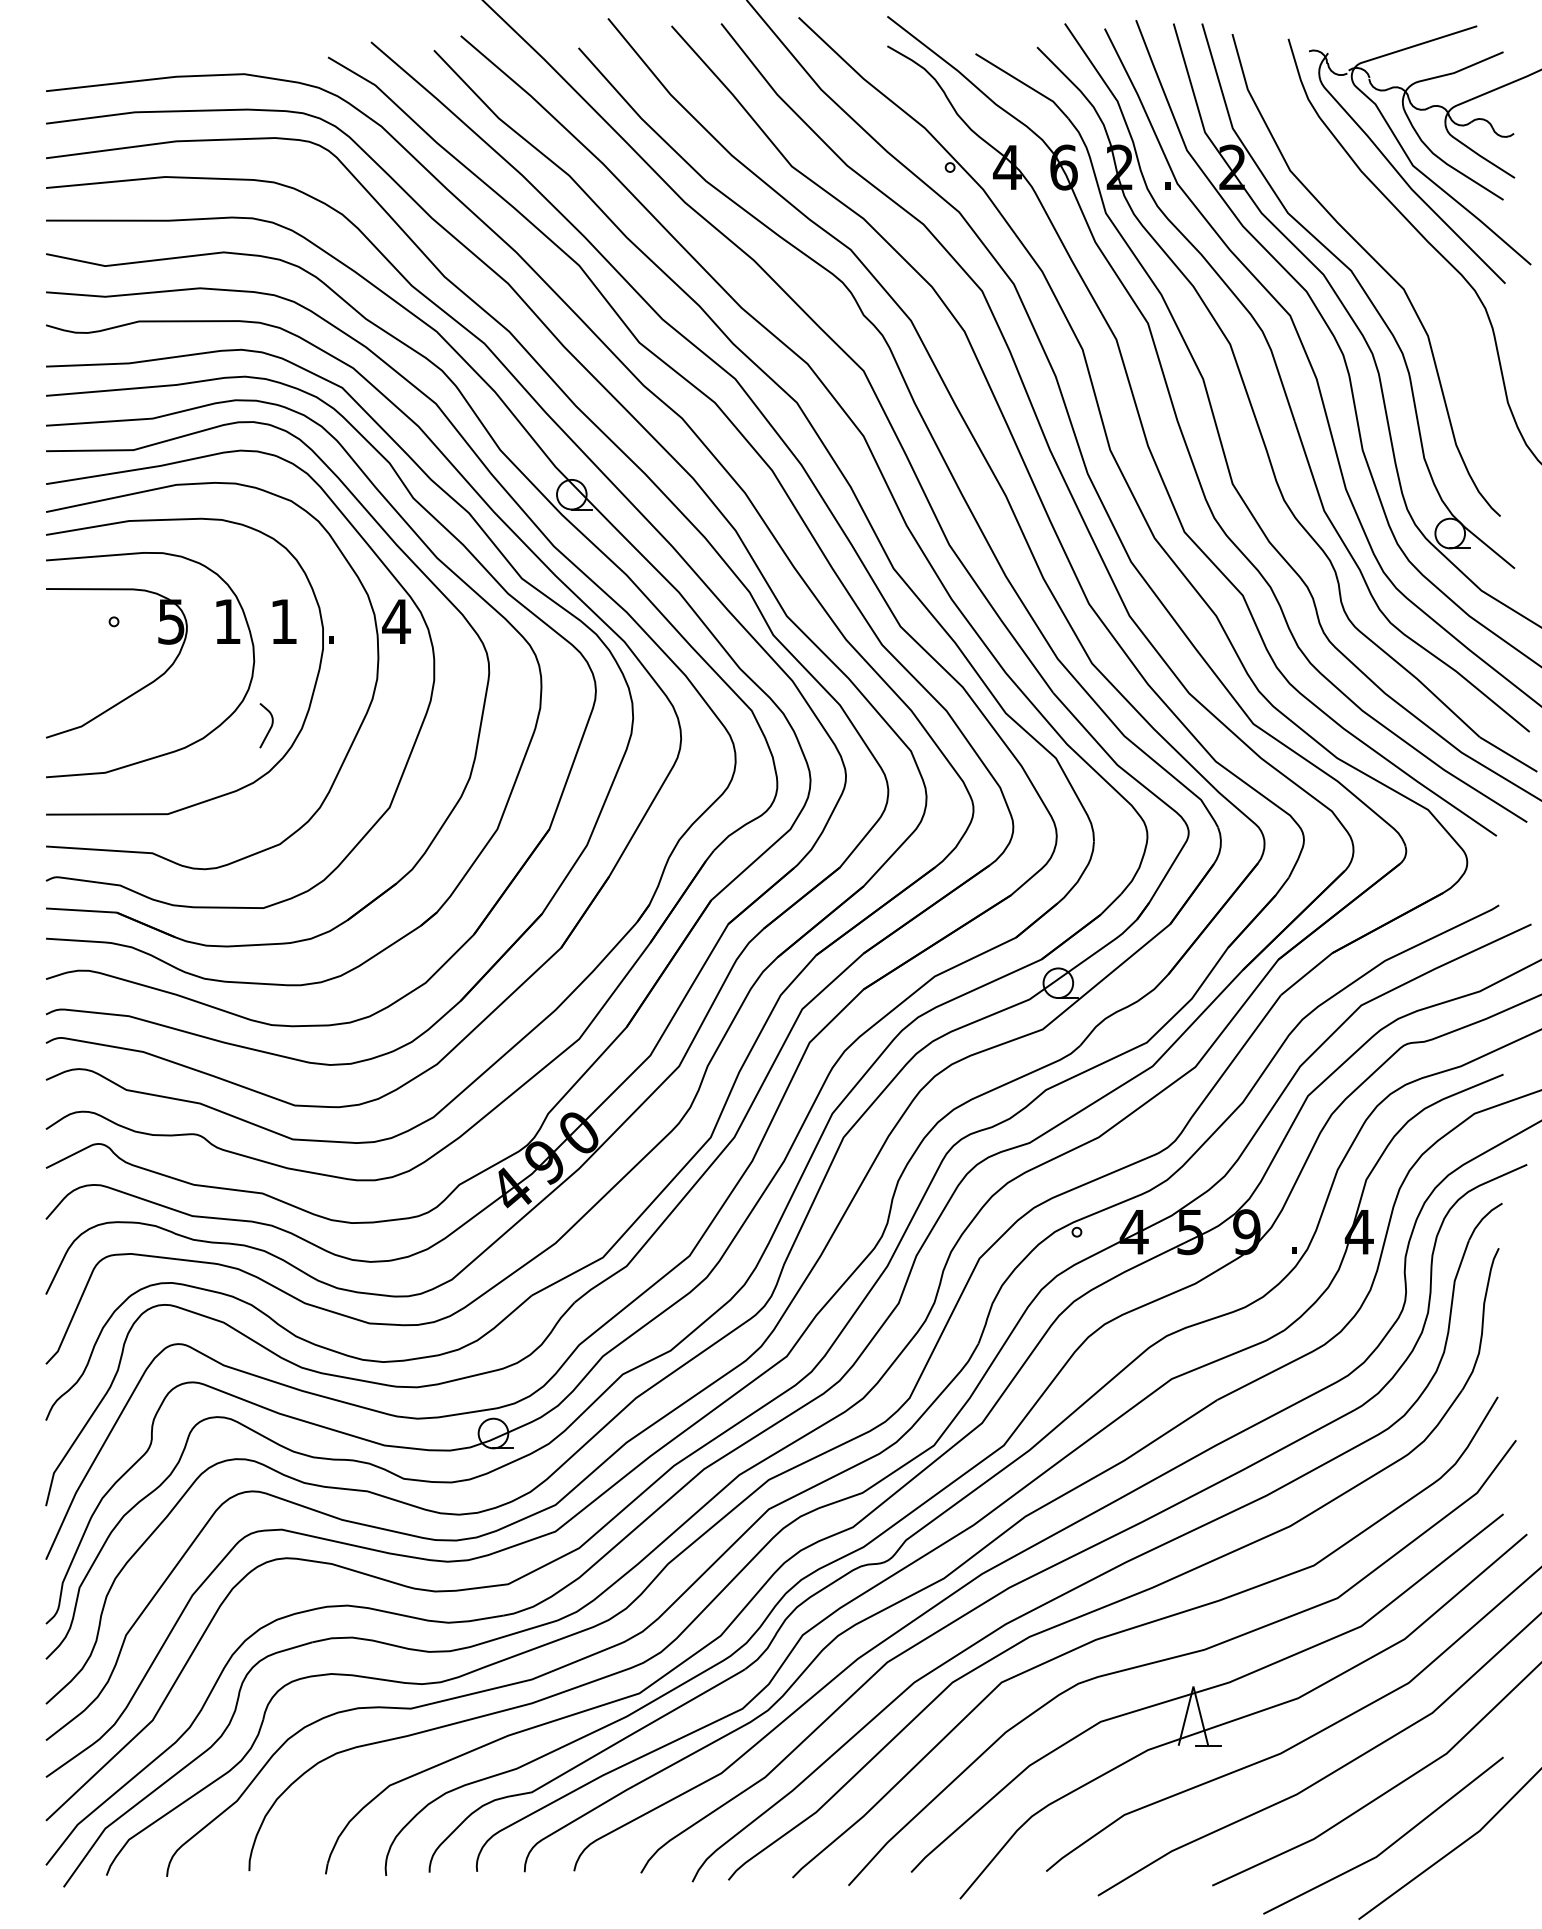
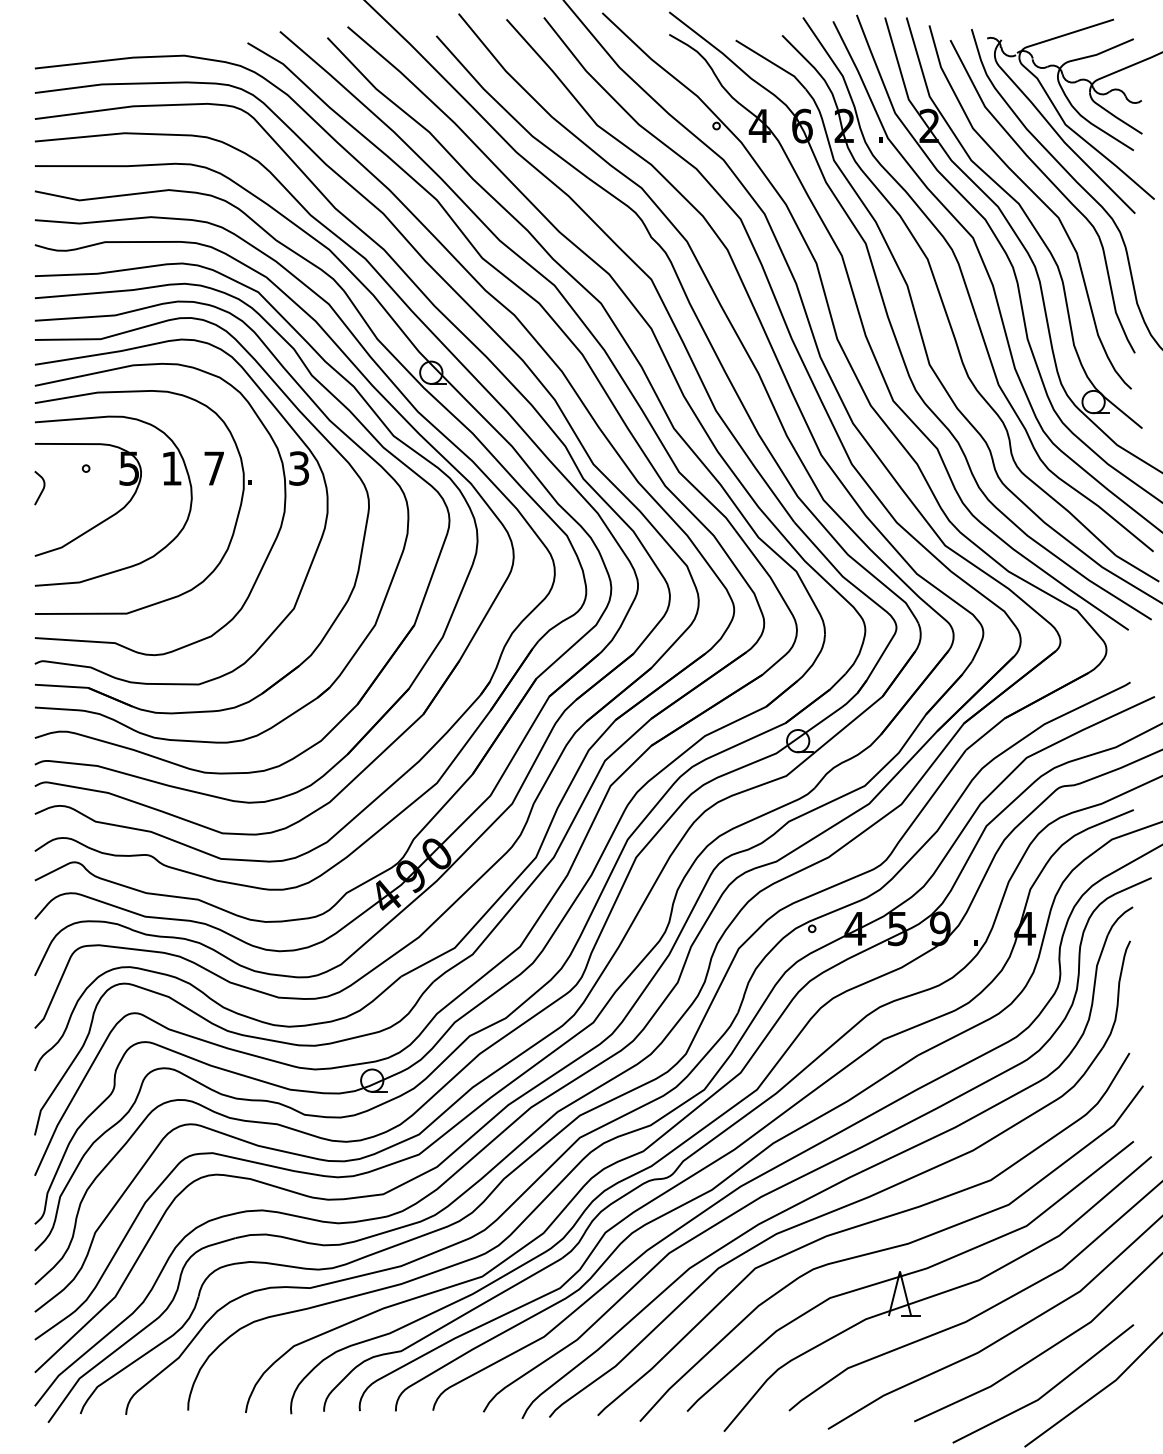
curve: (1397, 246) -> (1053, 185), added
text: (283, 621) -> (213, 468), 1 -> 7
text: (396, 621) -> (299, 468), 4 -> 3
curve: (270, 726) -> (42, 488), moved

